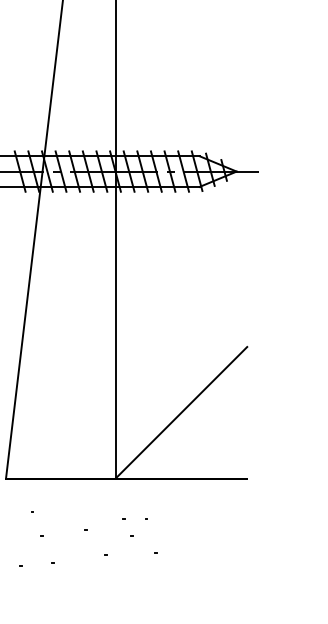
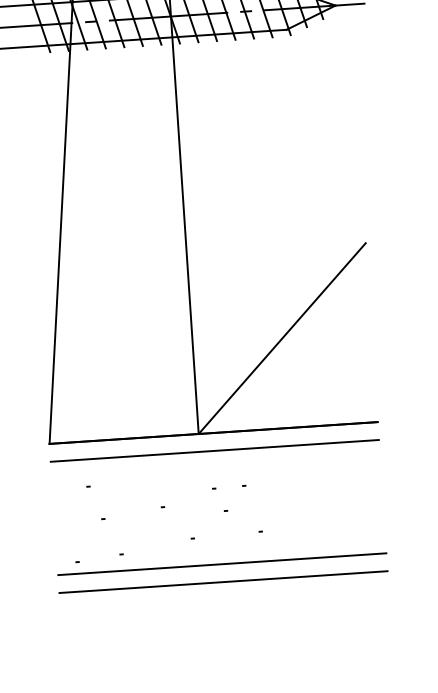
line: (126, 491) -> (214, 450), added
line: (126, 575) -> (222, 564), added
line: (126, 588) -> (223, 582), added

